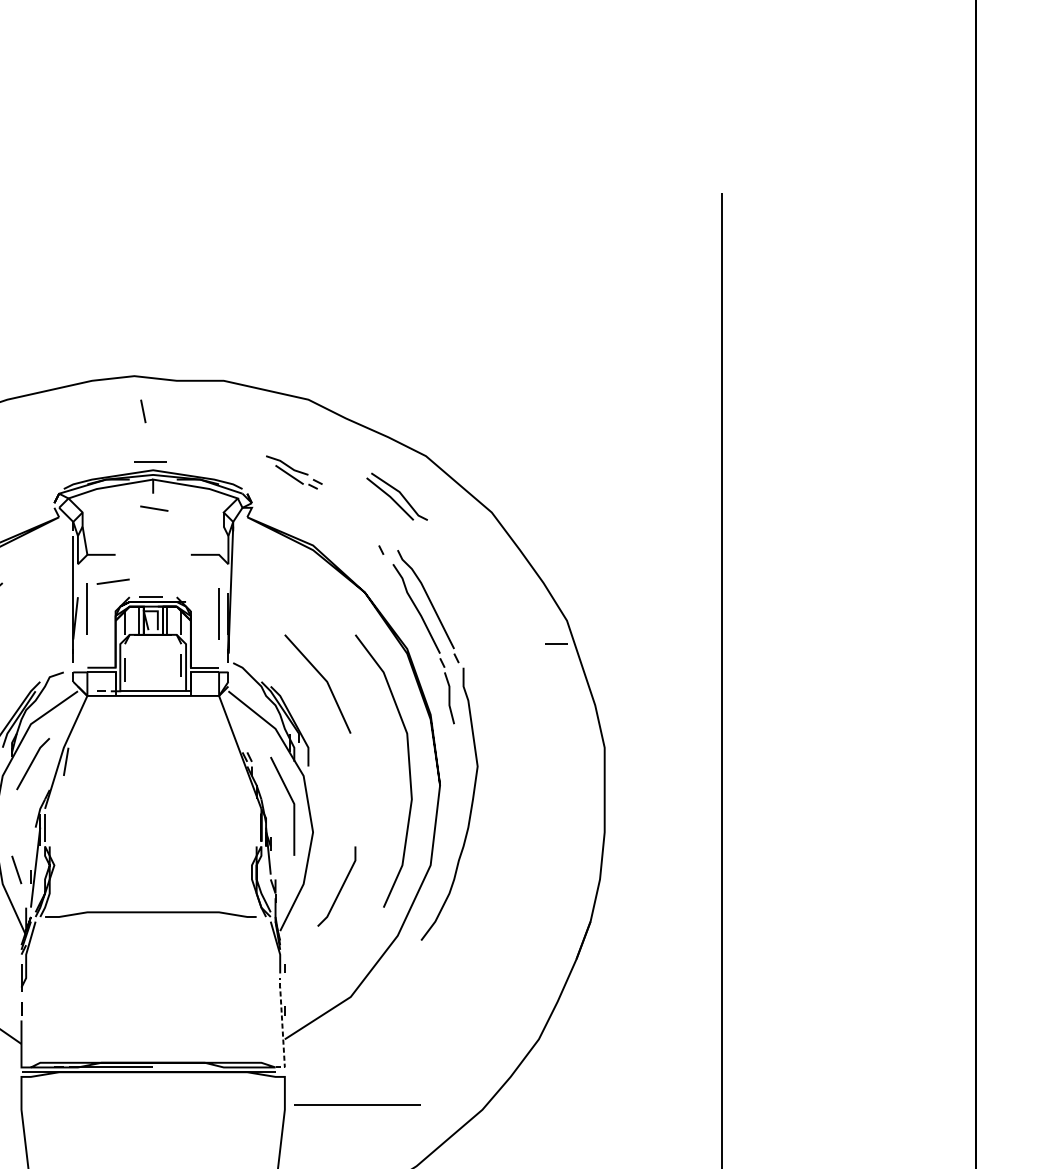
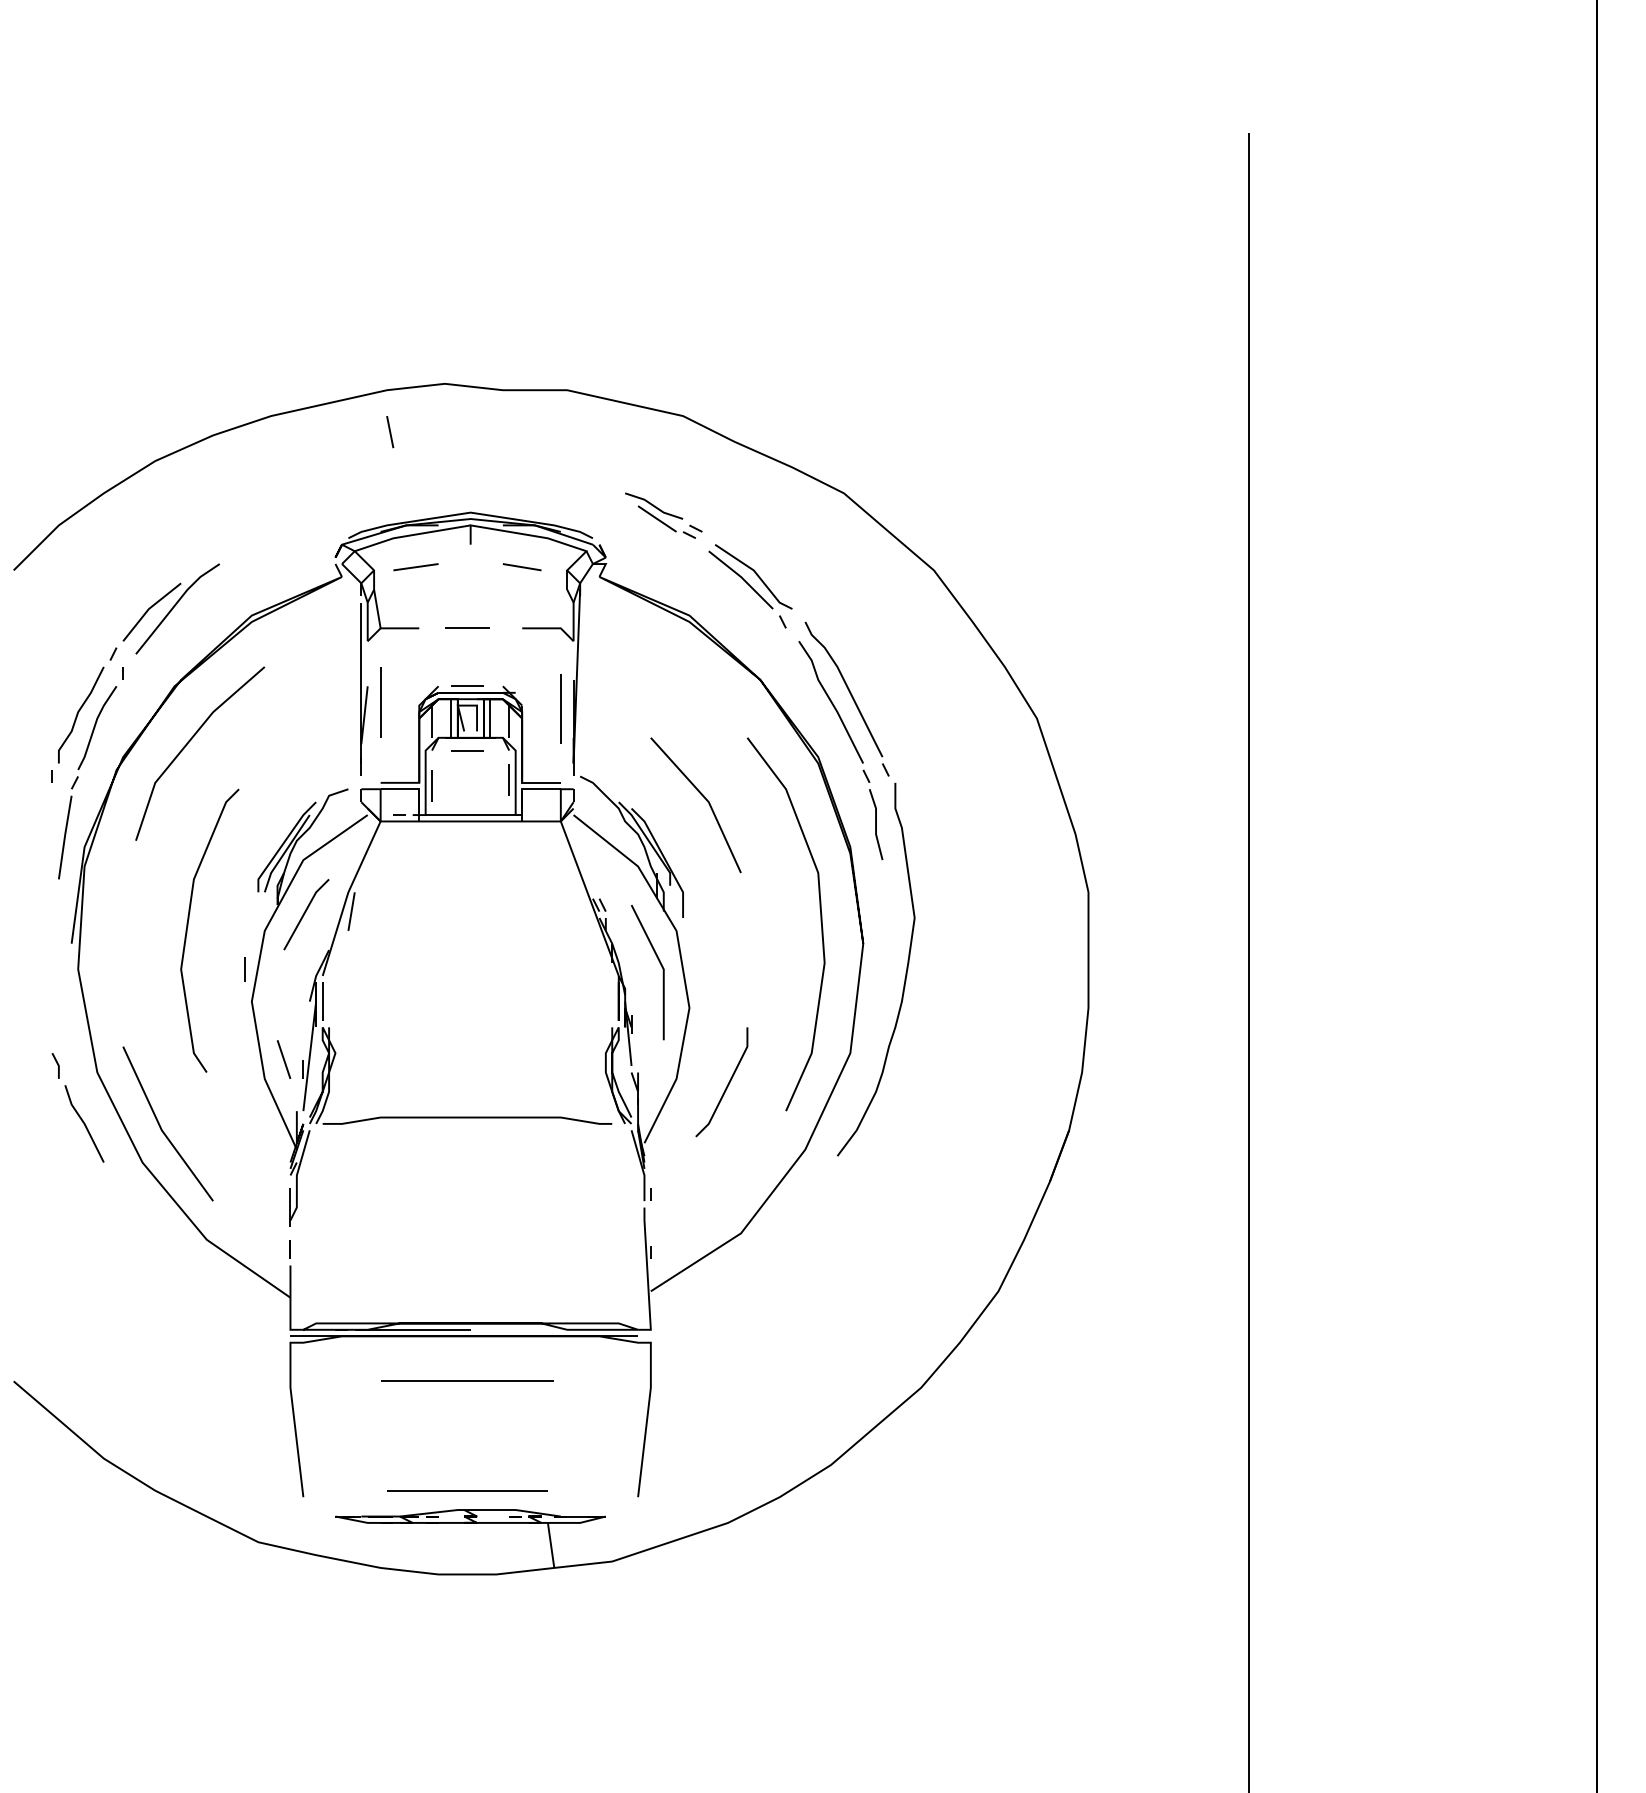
line: (143, 411) -> (390, 432), moved
line: (150, 461) -> (467, 627), moved
part: (397, 496) -> (750, 576), moved
line: (153, 508) -> (521, 567), moved
line: (112, 581) -> (415, 567), moved
line: (556, 644) -> (467, 750), moved
line: (282, 1027) -> (647, 1275), dashed -> solid
line: (357, 1104) -> (467, 1380), moved

